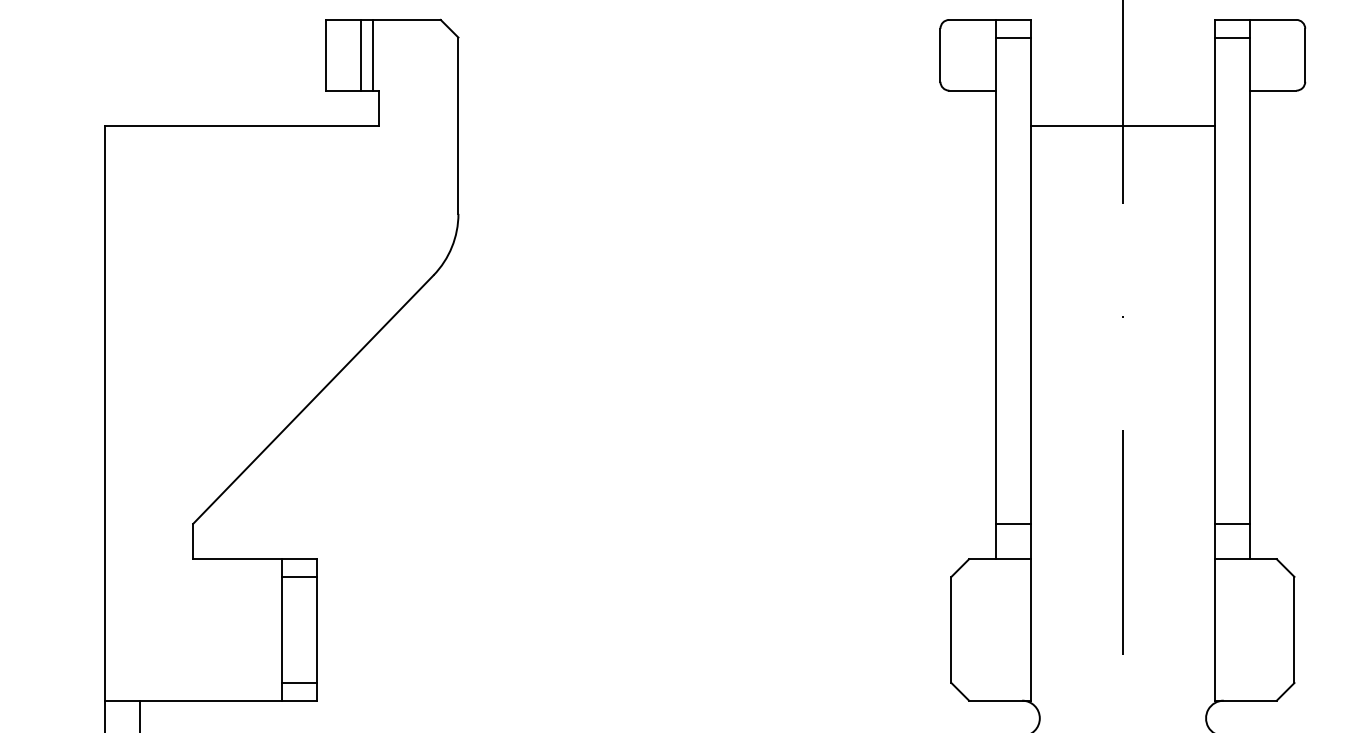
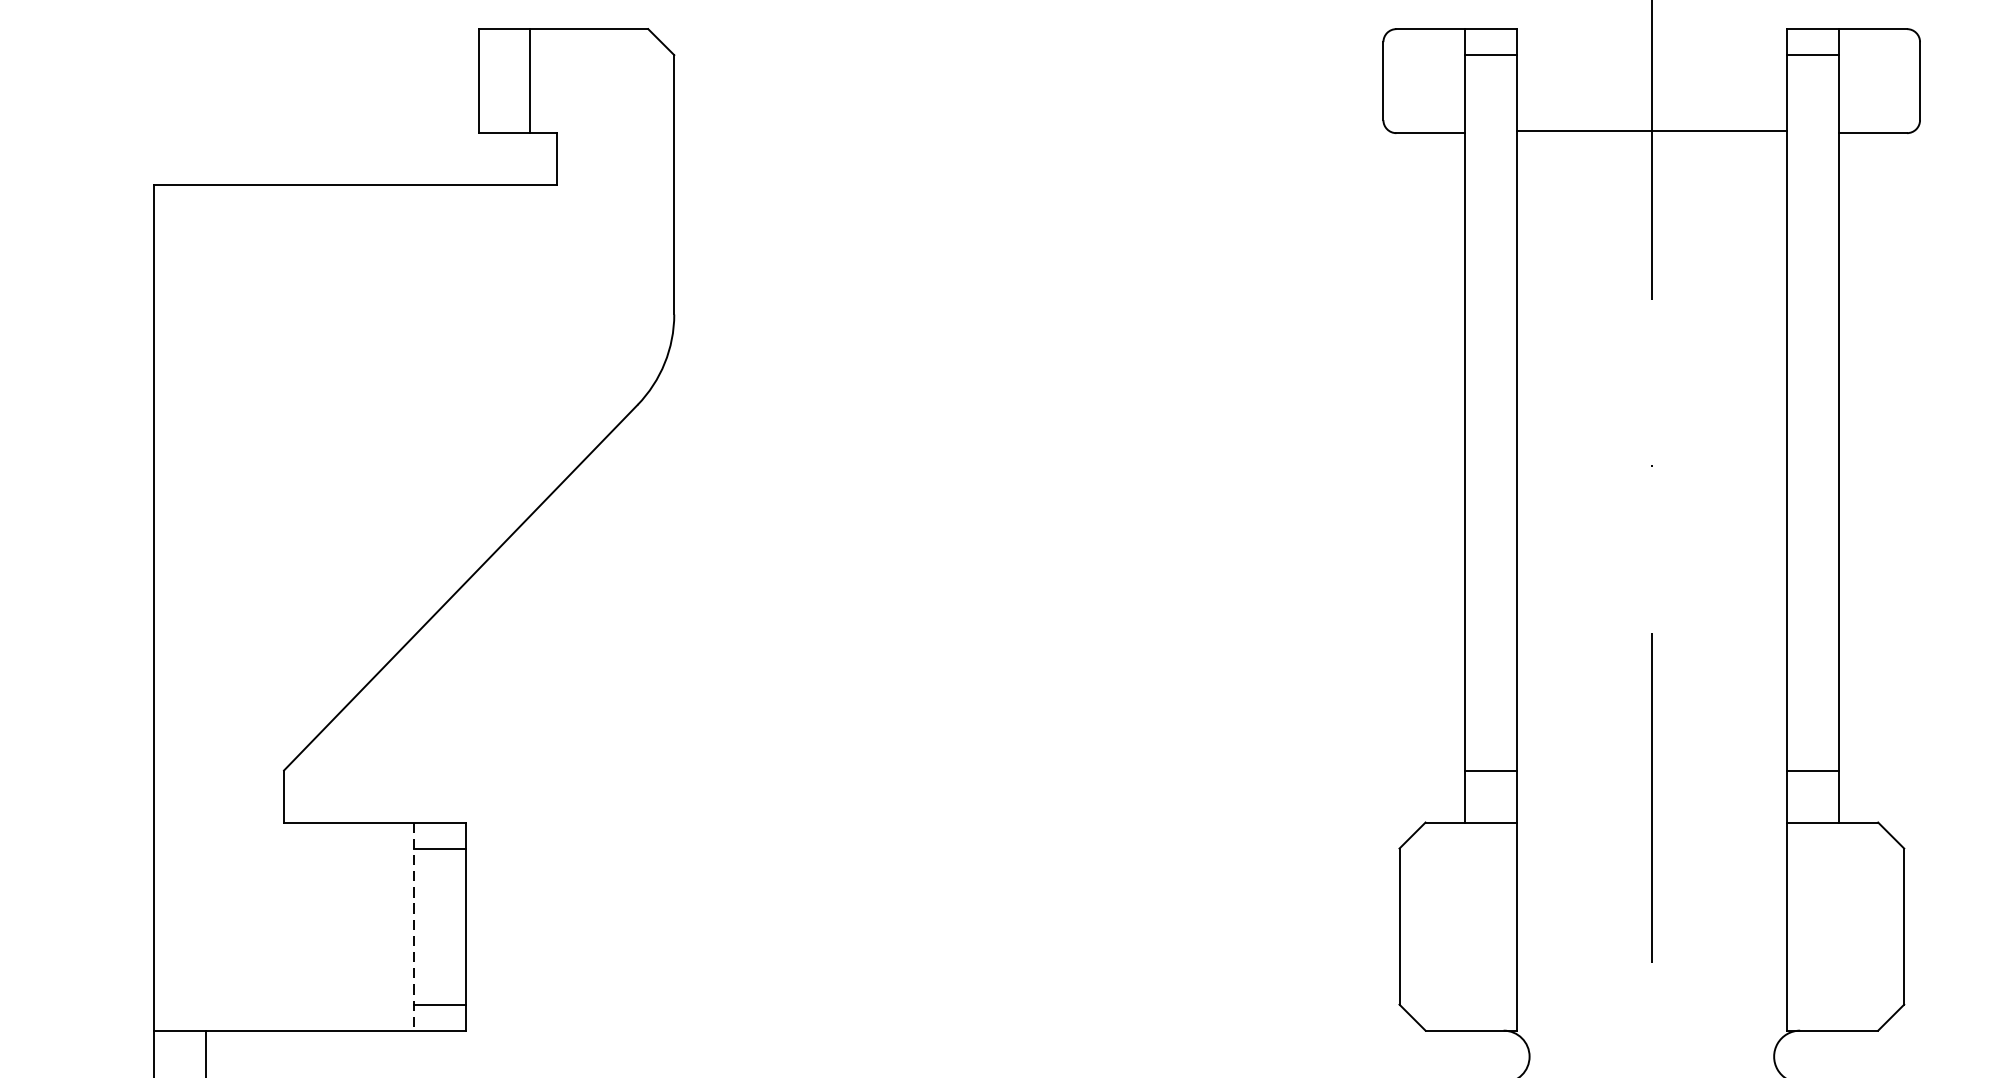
line: (372, 54) -> (547, 79), removed
line: (1122, 126) -> (1651, 131), moved
line: (281, 629) -> (413, 925), solid -> dashed

